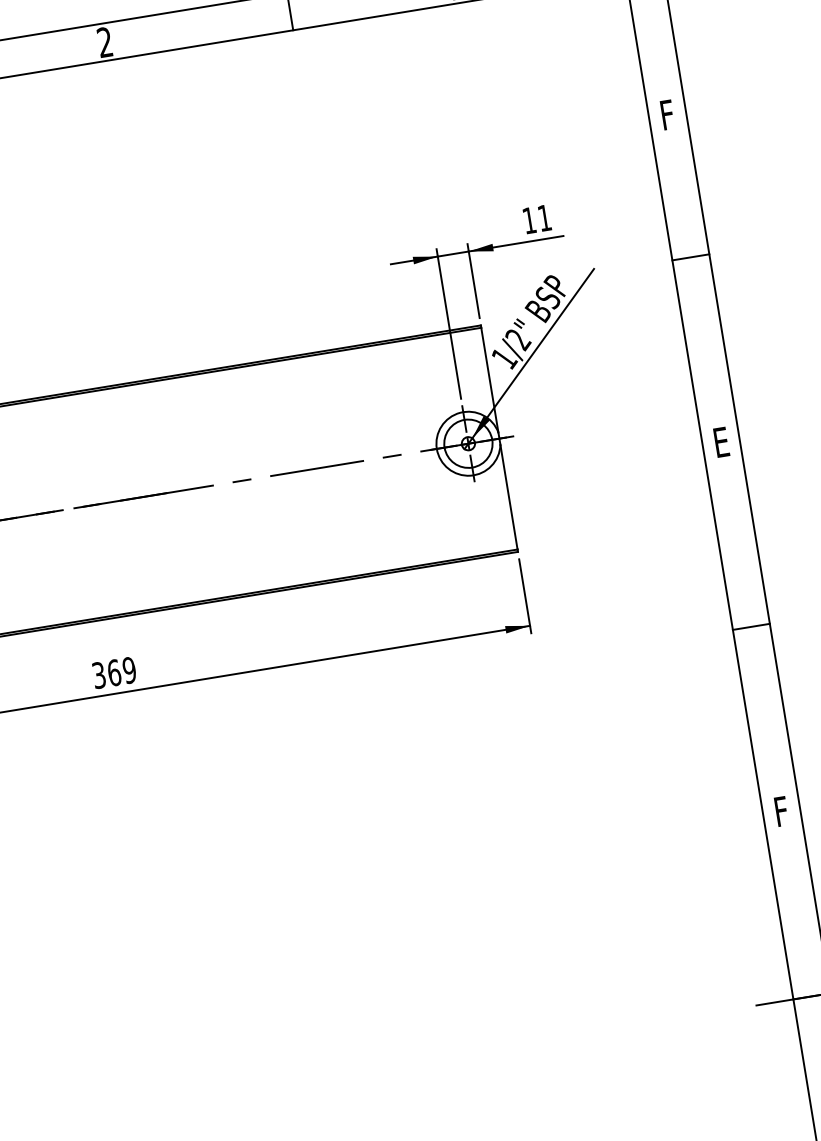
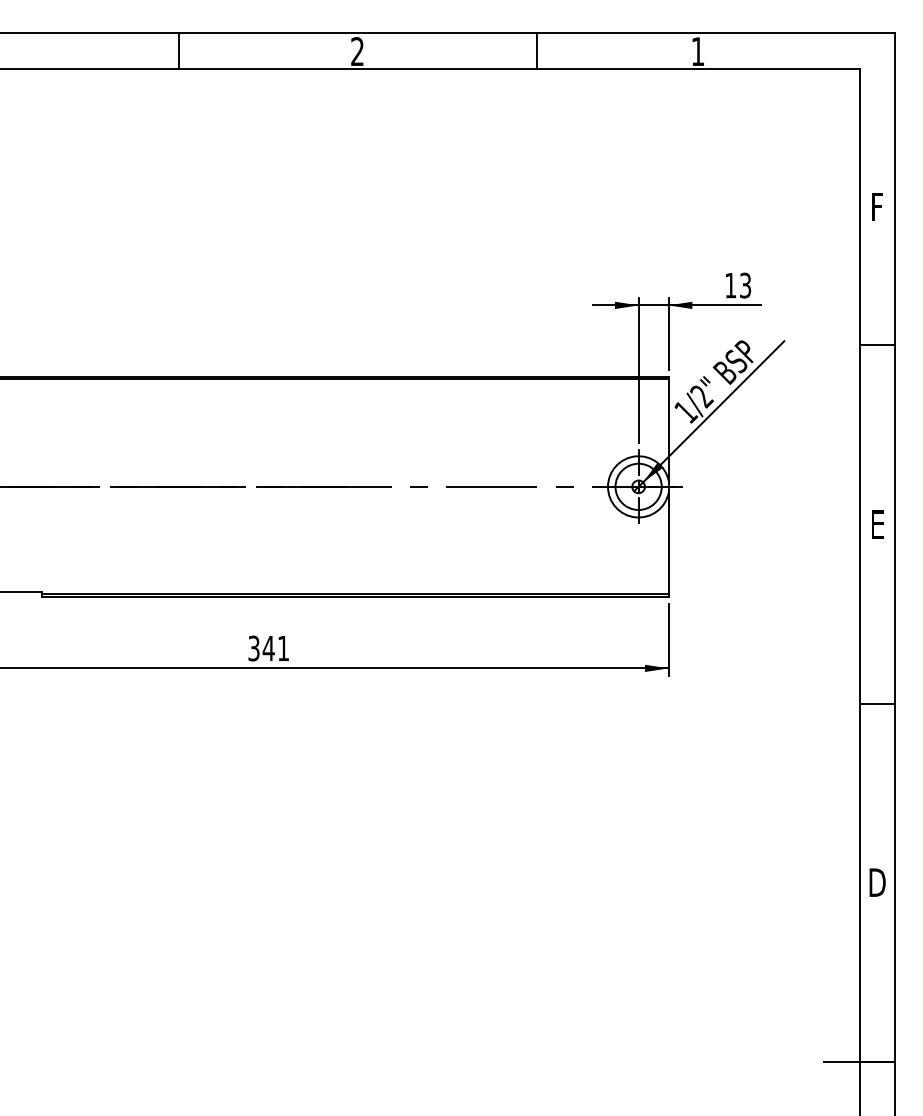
text: (544, 218) -> (745, 285), 11 -> 13
text: (121, 671) -> (275, 648), 369 -> 341
text: (781, 811) -> (877, 882), F -> D

